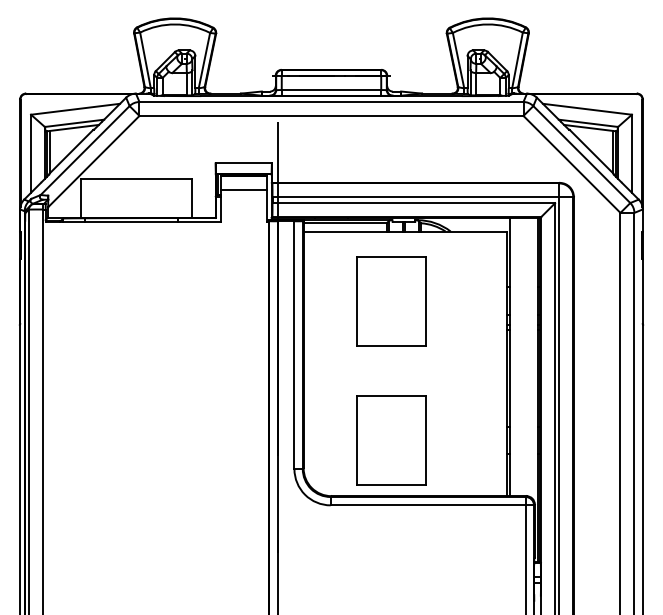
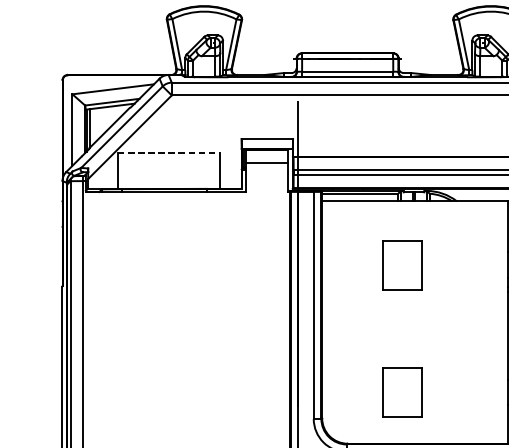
line: (136, 179) -> (169, 153), solid -> dashed
part: (391, 301) -> (402, 265), size x0.6
part: (391, 440) -> (402, 392), size x0.6

